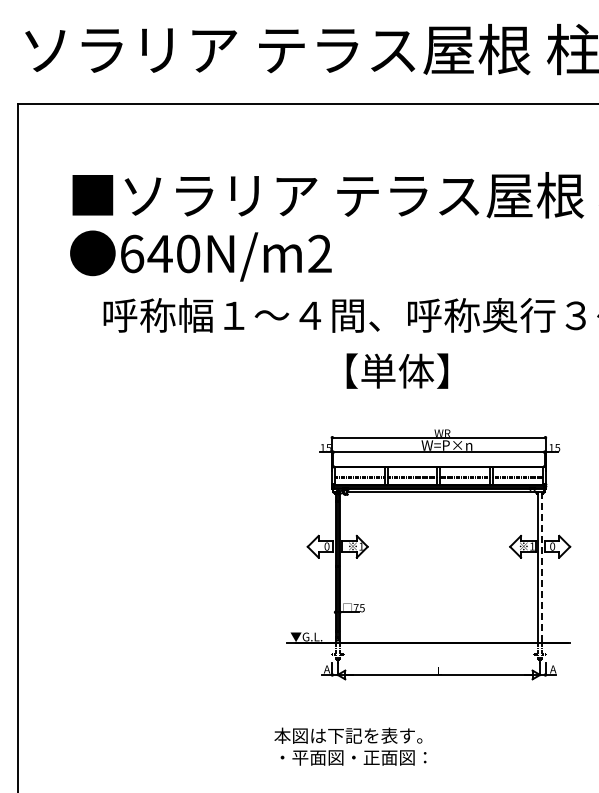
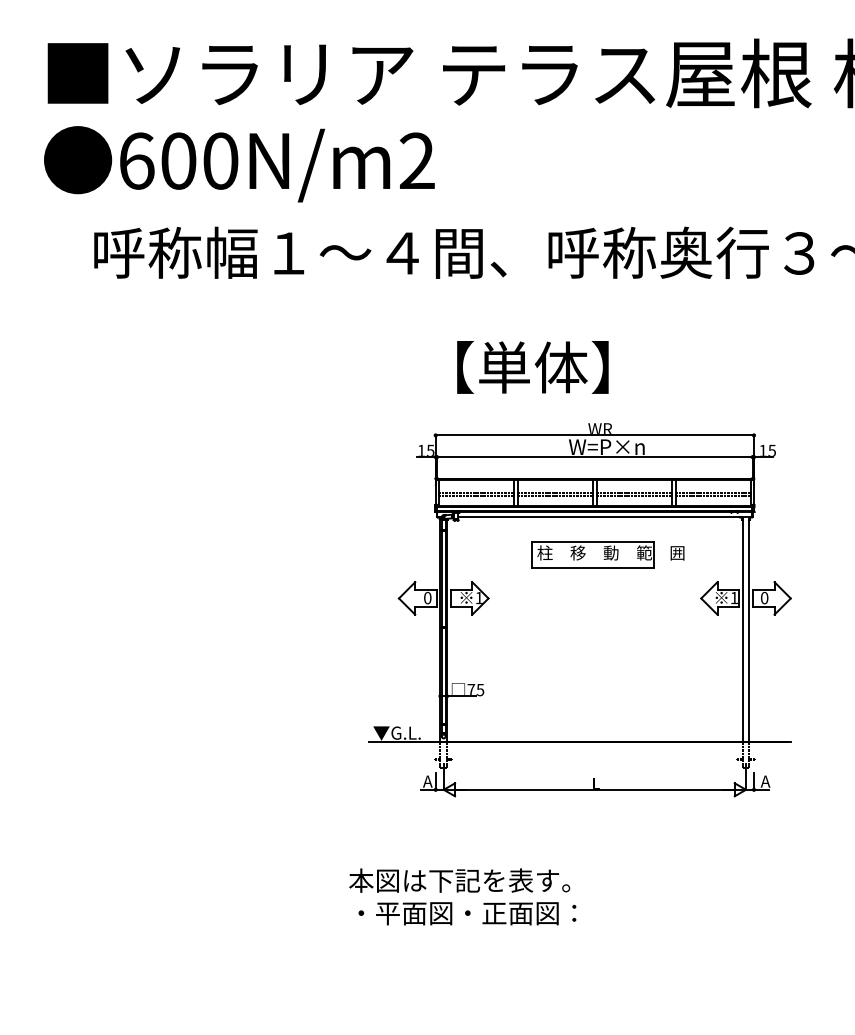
text: (159, 253) -> (177, 160), 640N/m2 -> 600N/m2
text: (397, 370) -> (532, 366), moved
part: (447, 517) -> (607, 554), added
line: (542, 568) -> (749, 630), dashed -> solid

